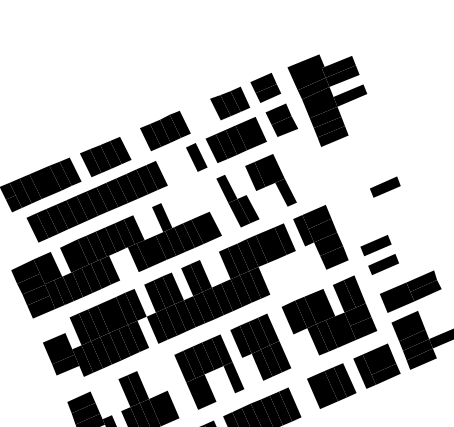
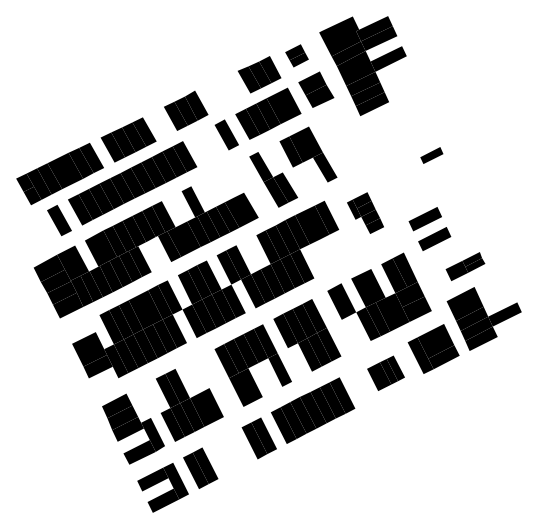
part: (265, 87) -> (296, 55), size x0.7
fill: (180, 123) -> (207, 99), removed
part: (385, 187) -> (431, 155), size x0.7
fill: (47, 222) -> (69, 214), removed
part: (321, 236) -> (365, 212), size x0.6
part: (410, 291) -> (465, 266), size x0.6
fill: (203, 307) -> (243, 296), removed
fill: (305, 312) -> (353, 295), removed
part: (331, 386) -> (385, 373), size x0.7

